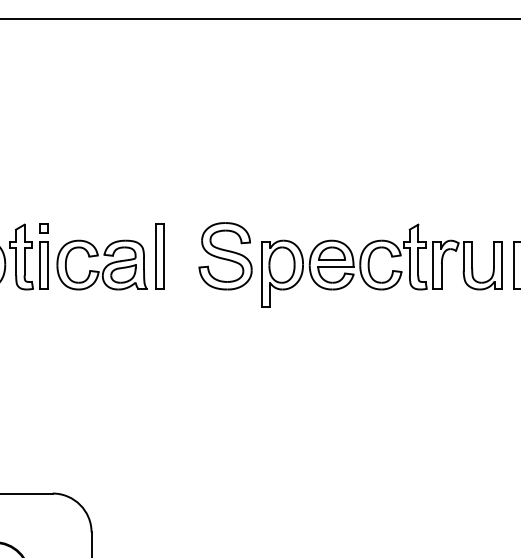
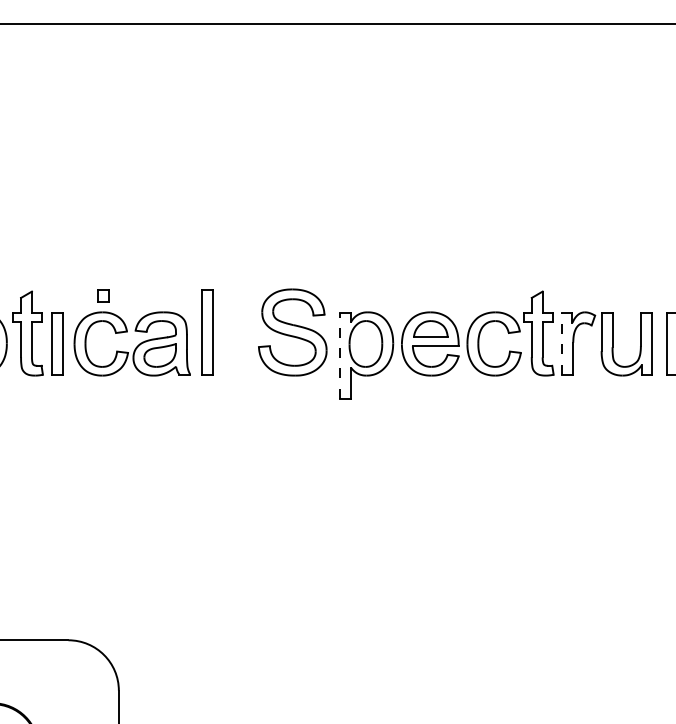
part: (43, 228) -> (103, 296), moved
line: (433, 265) -> (562, 344), solid -> dashed
line: (261, 274) -> (339, 356), solid -> dashed

